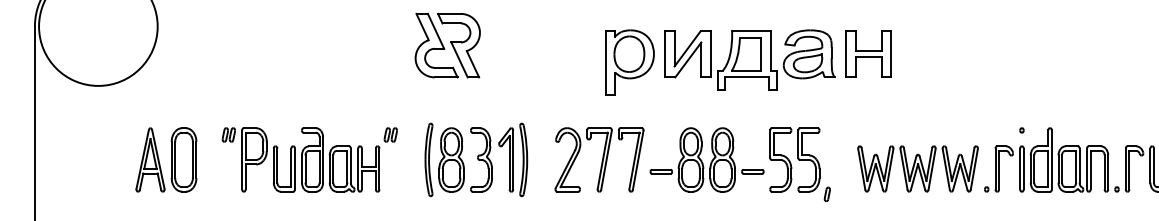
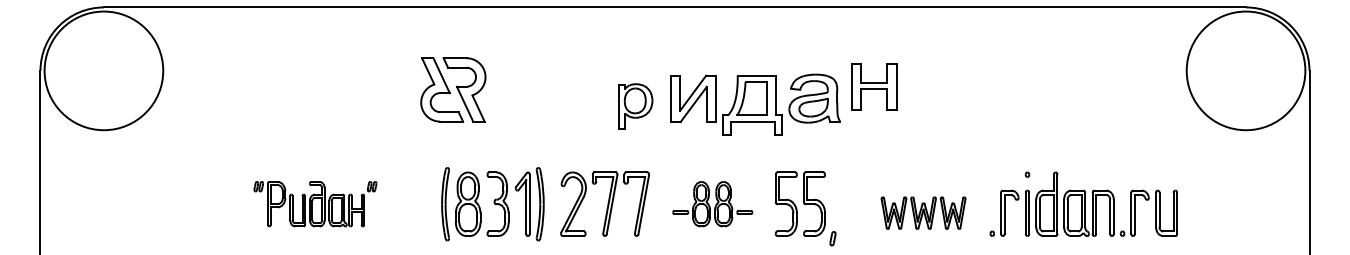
part: (868, 54) -> (874, 86), moved
part: (629, 62) -> (635, 106), size x0.7
part: (165, 159) -> (171, 203), removed
part: (309, 159) -> (315, 203), size x0.7
part: (706, 159) -> (712, 203), size x0.7
part: (475, 160) -> (492, 204), moved
part: (917, 168) -> (923, 212), size x0.7

